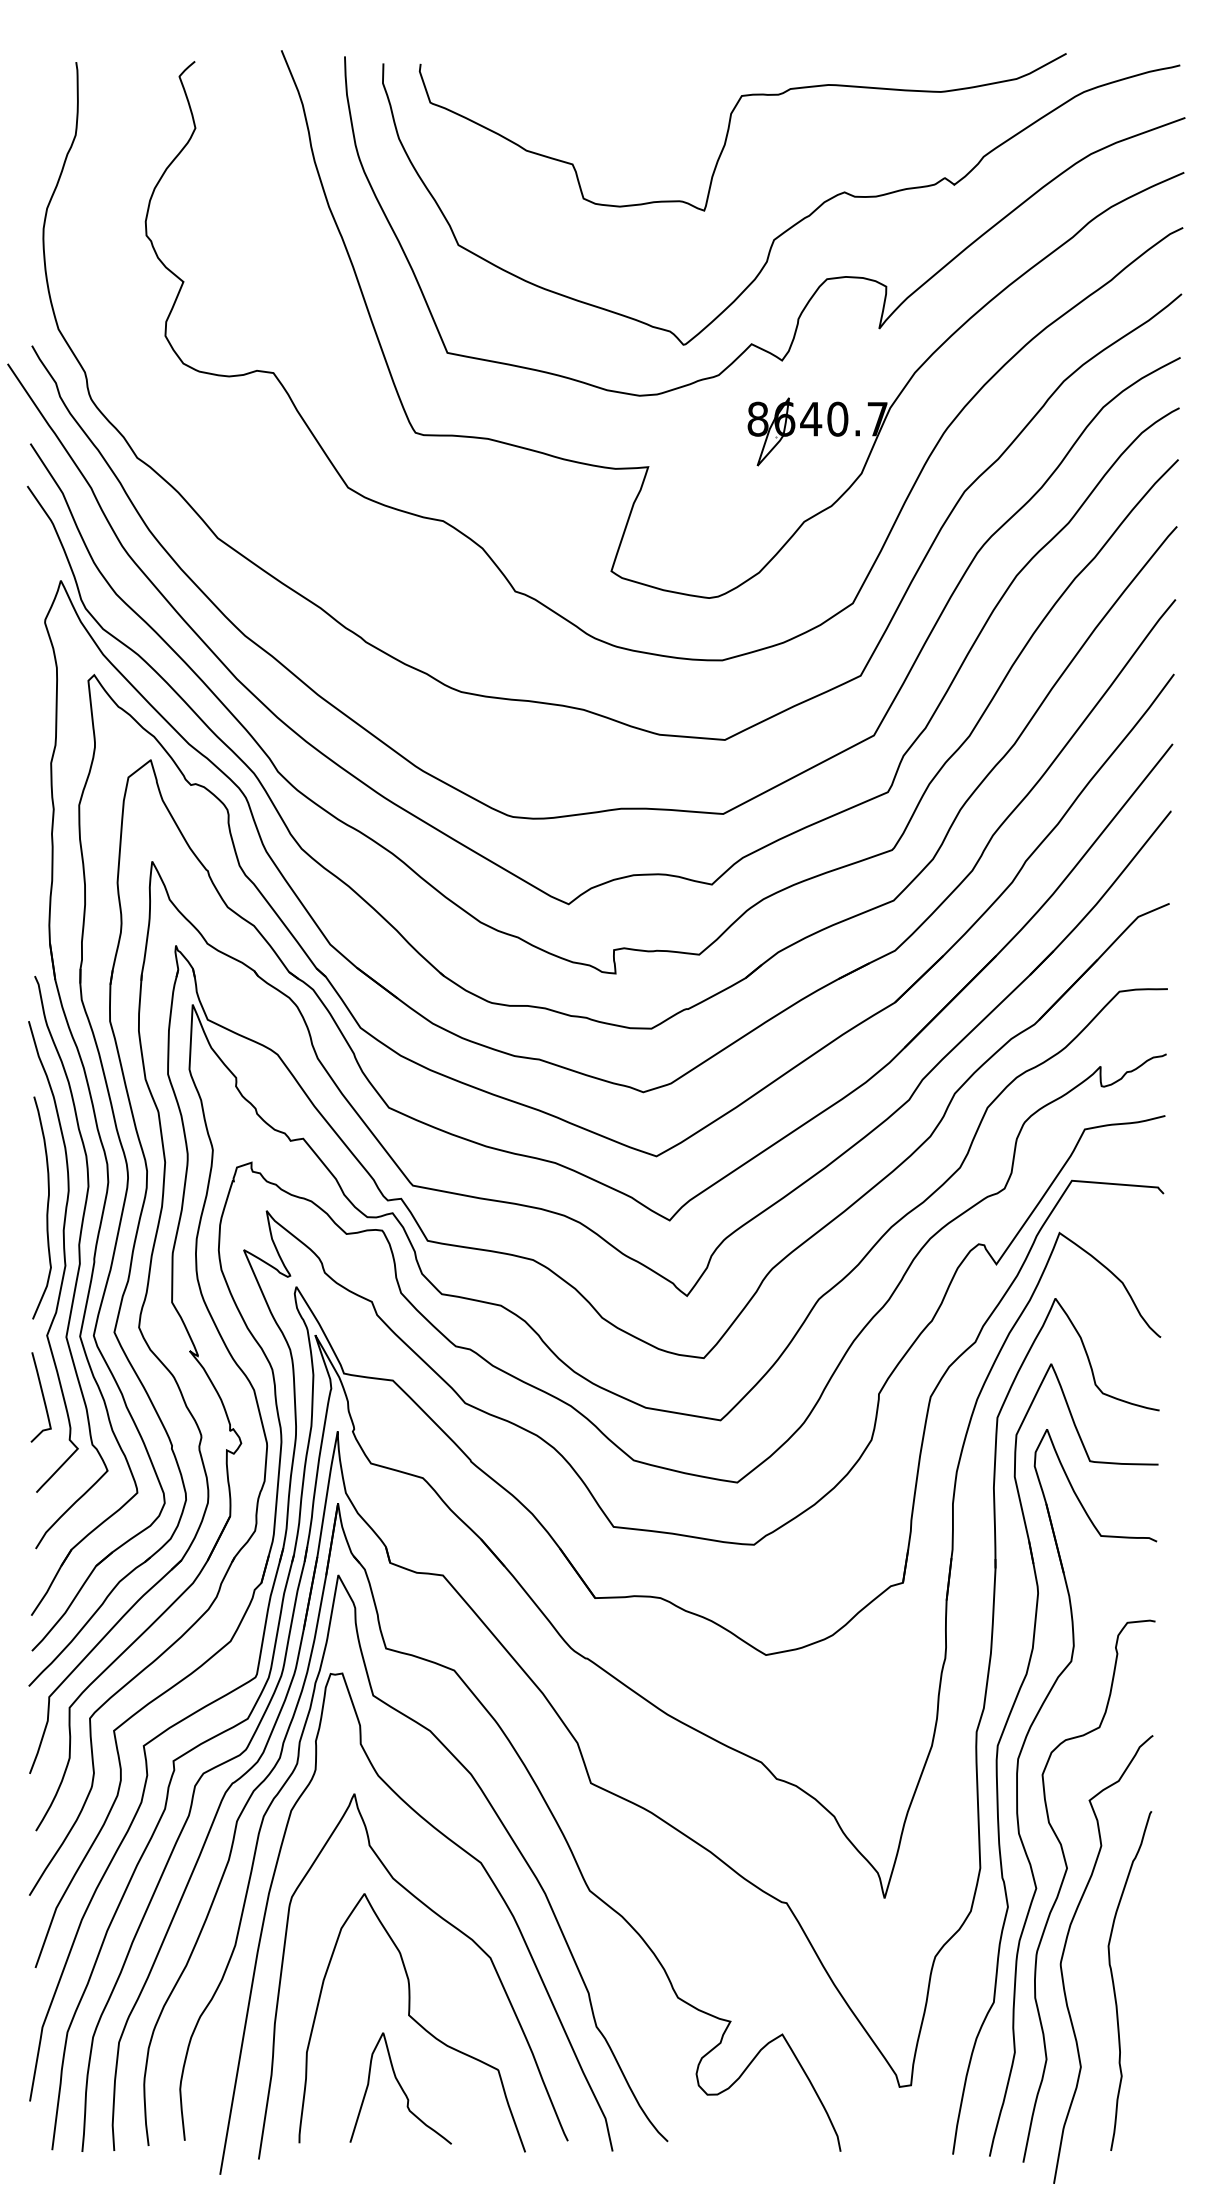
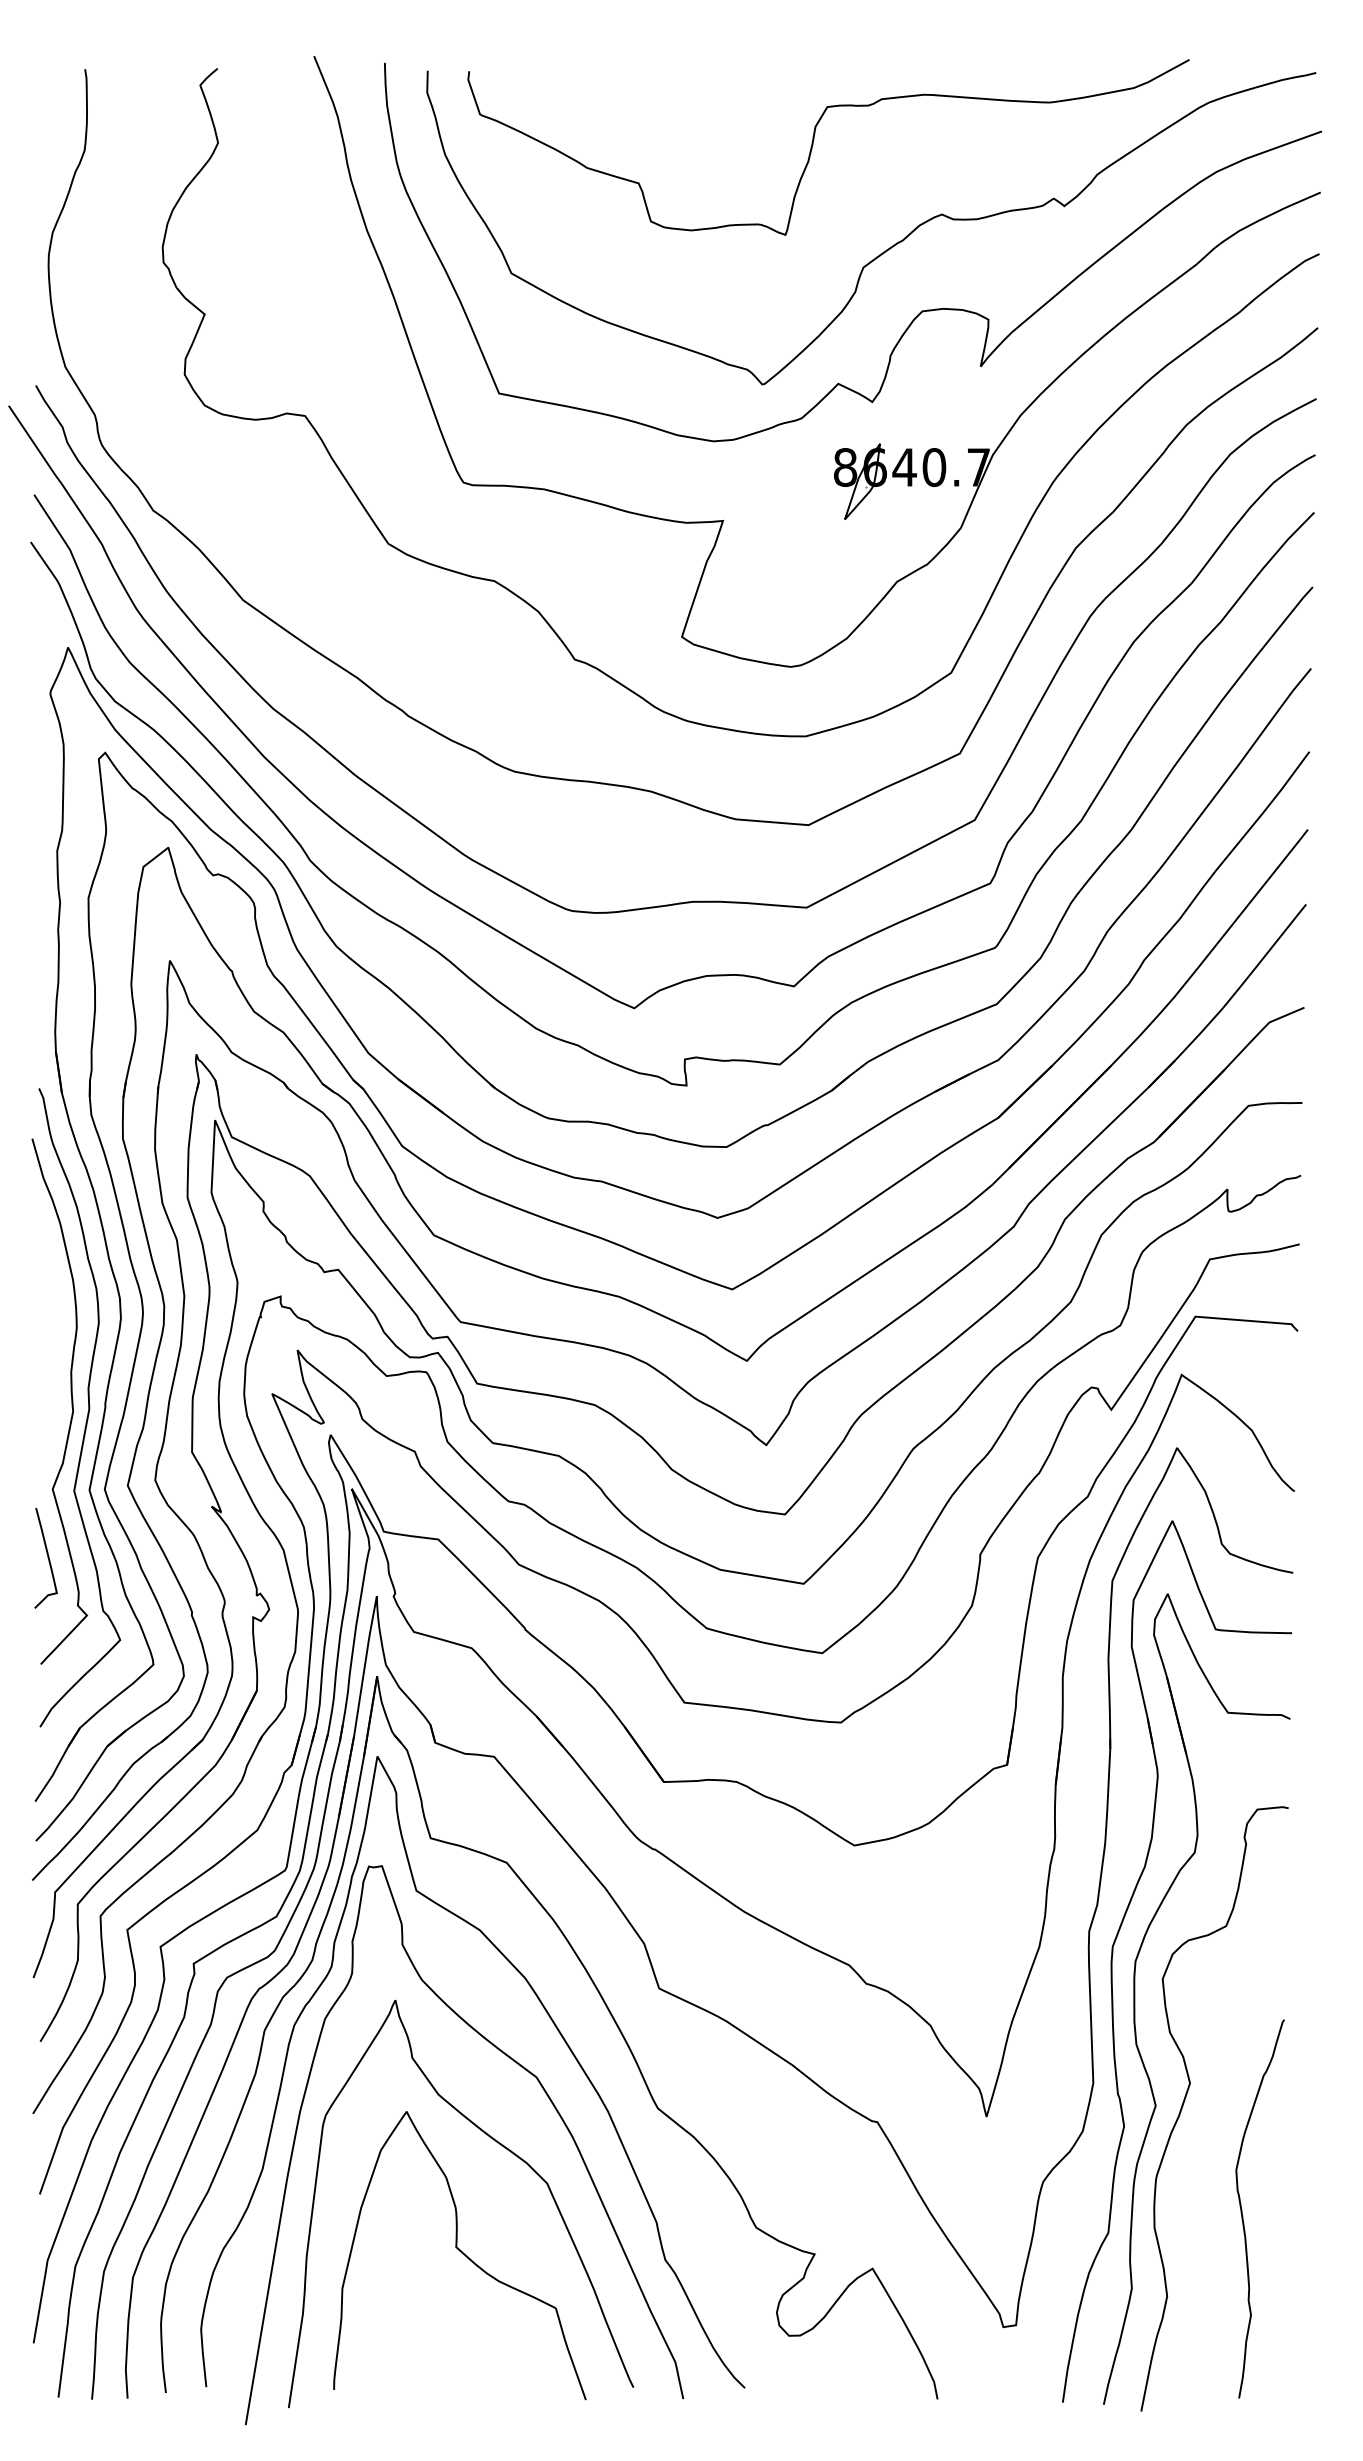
curve: (46, 1207) -> (52, 1346), removed
curve: (1064, 1950) -> (1187, 2175), removed
curve: (401, 2088) -> (447, 2328), removed

